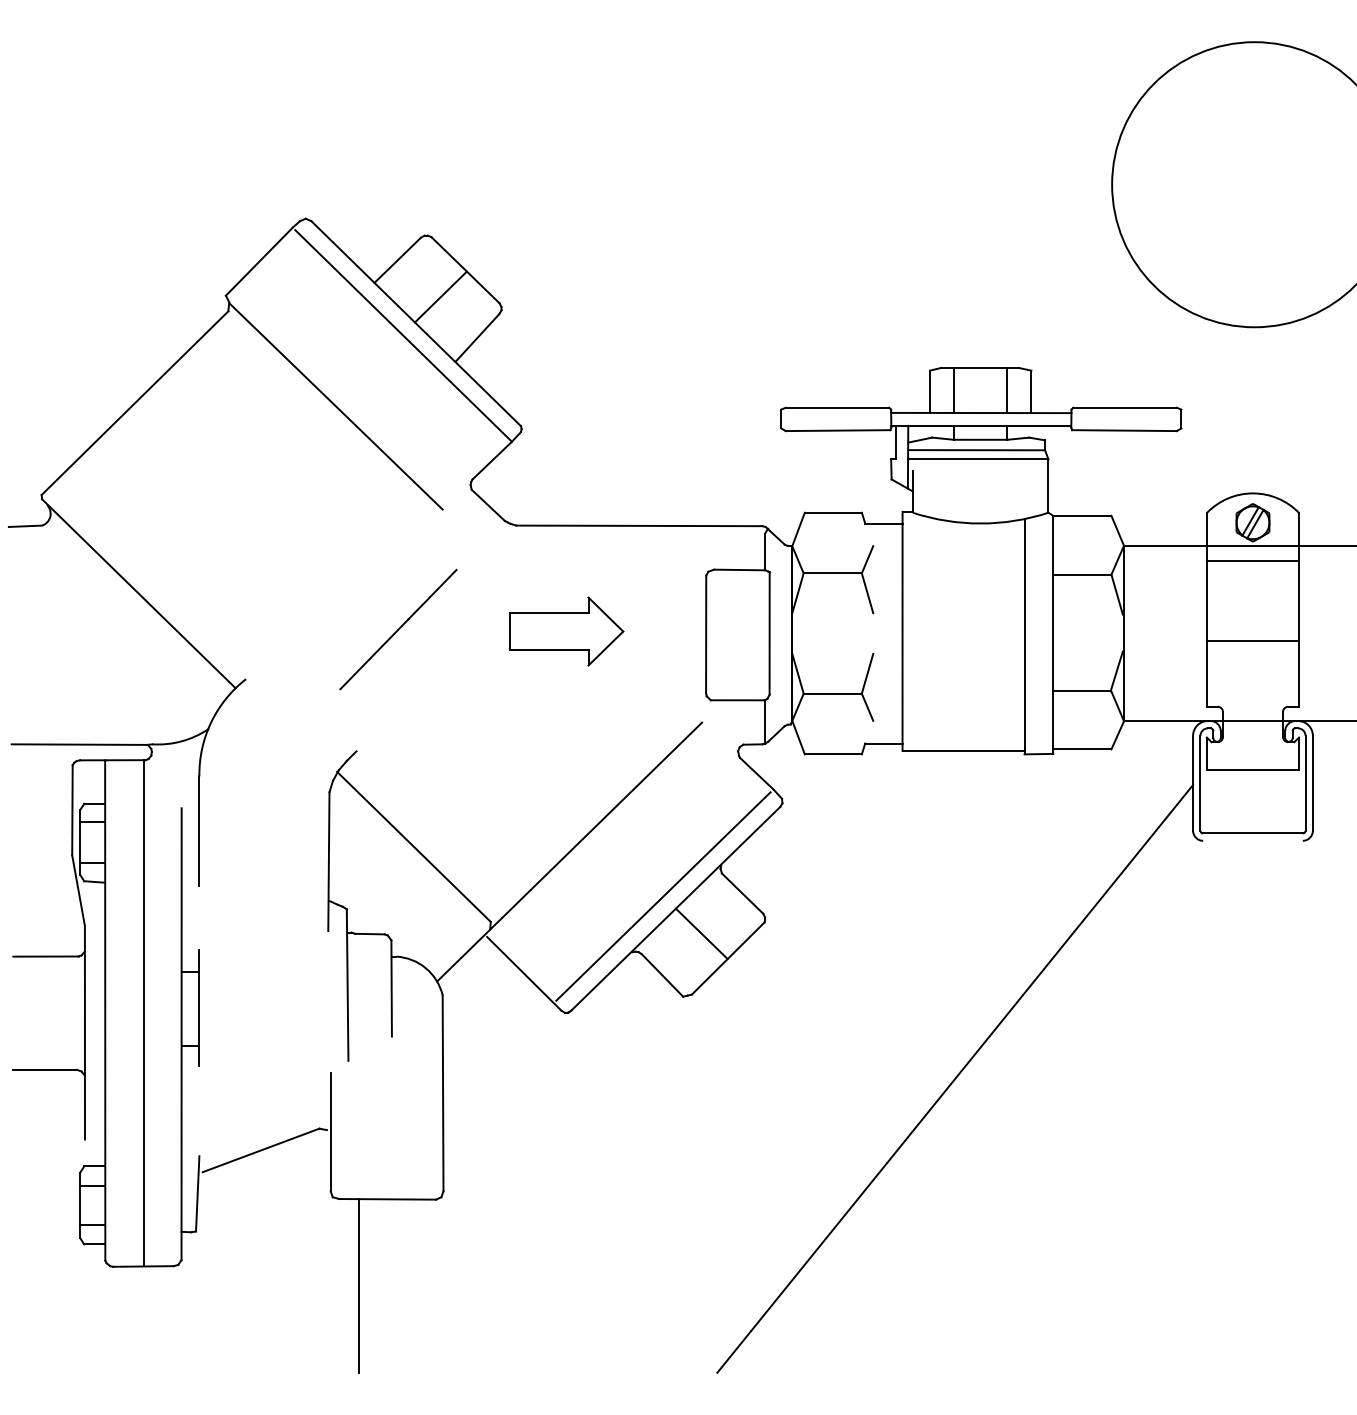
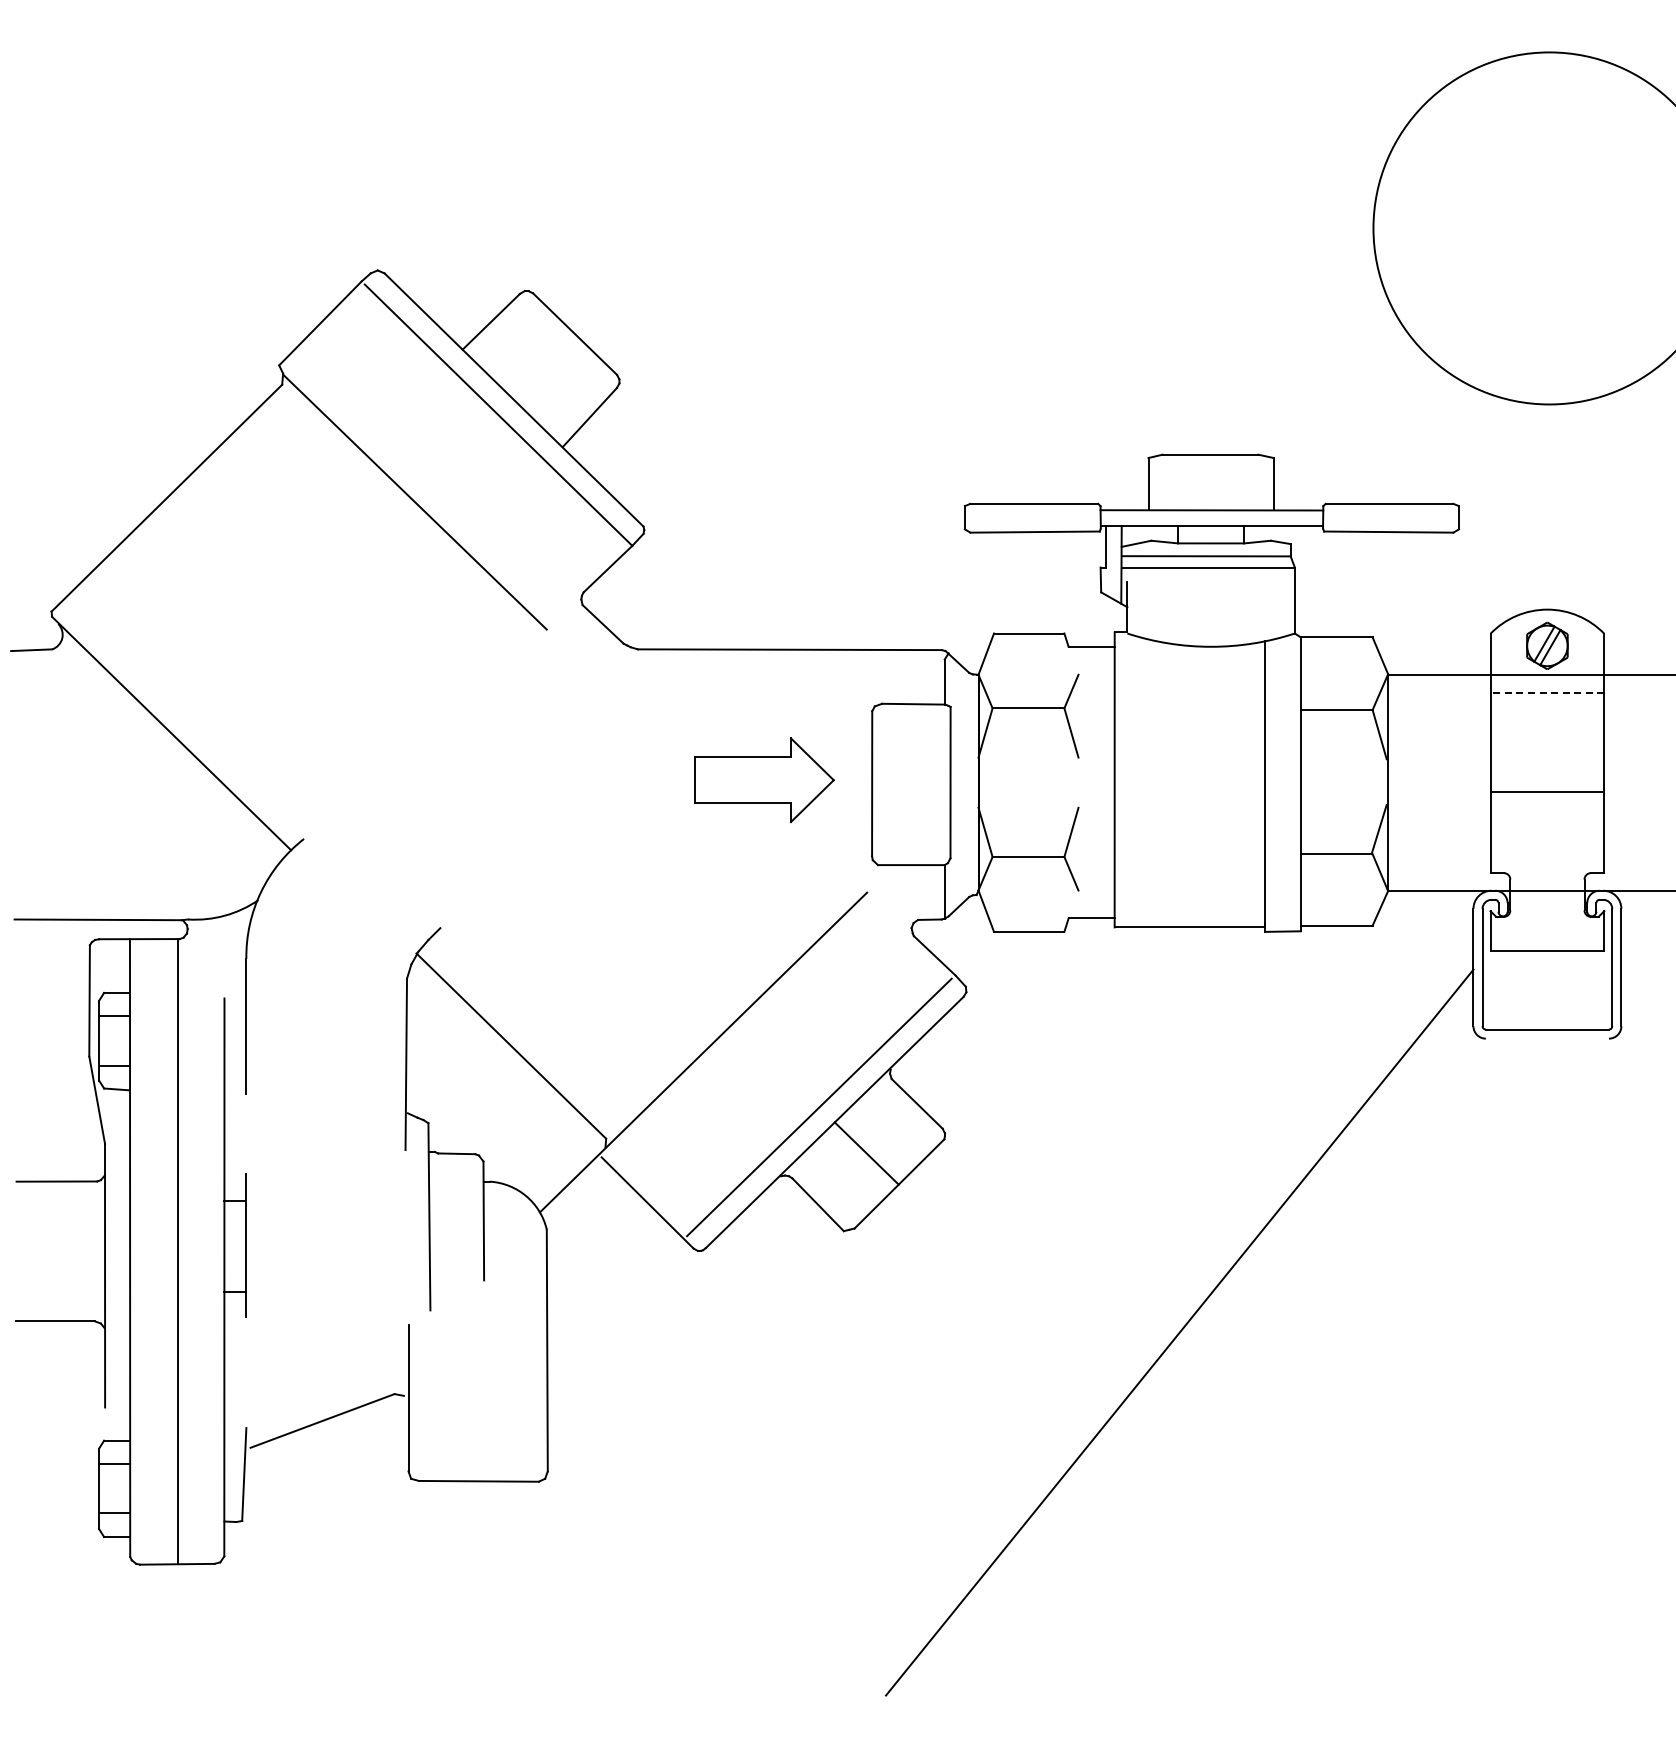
line: (440, 296) -> (544, 366), removed
line: (1007, 389) -> (1244, 481), removed
line: (954, 390) -> (1178, 482), removed
line: (1253, 560) -> (1547, 692), solid -> dashed
line: (397, 629) -> (491, 777), removed
part: (567, 630) -> (764, 779), moved
line: (358, 1286) -> (442, 1588), removed

